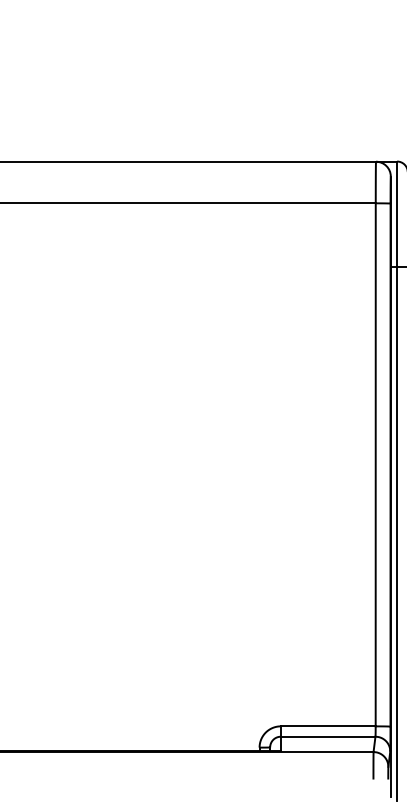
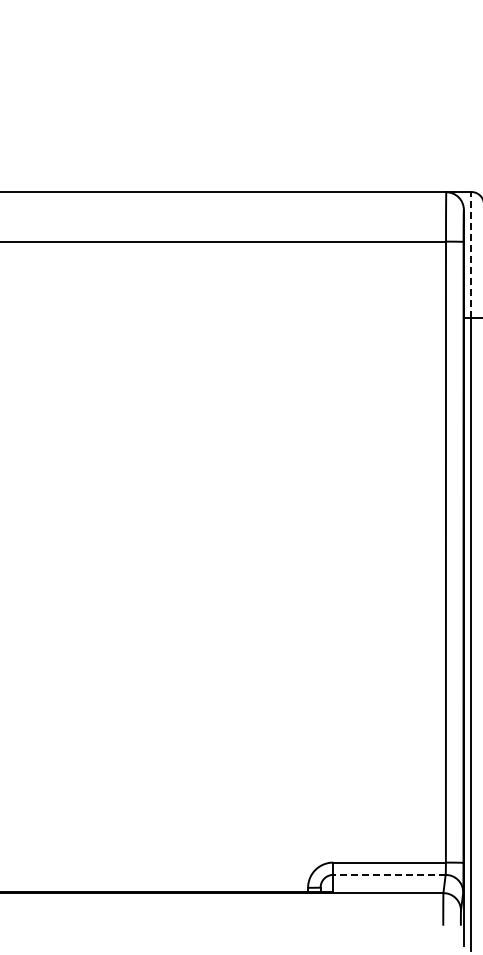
line: (397, 214) -> (471, 254), solid -> dashed
line: (327, 736) -> (388, 874), solid -> dashed

